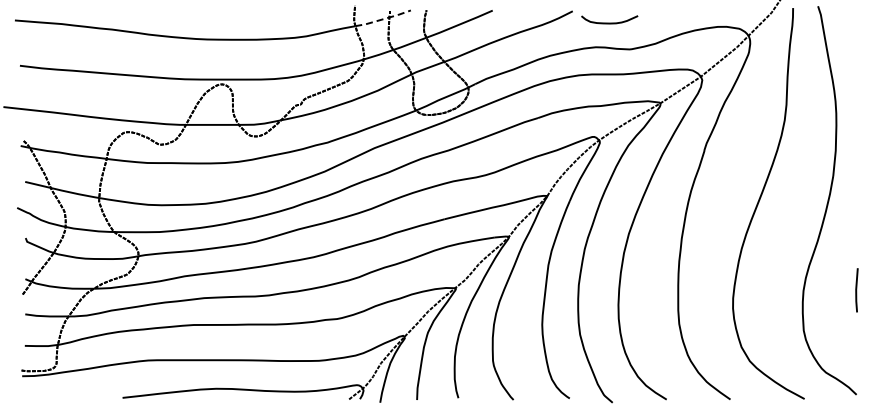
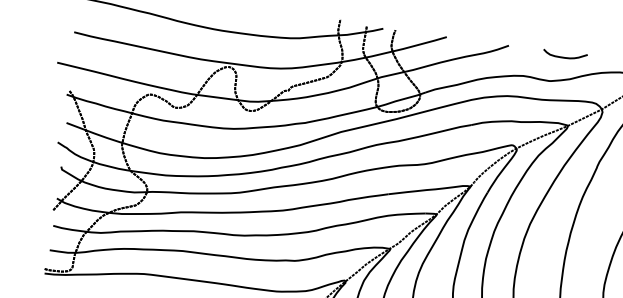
line: (383, 19) -> (361, 32), dashed -> solid
curve: (609, 22) -> (564, 57), moved

